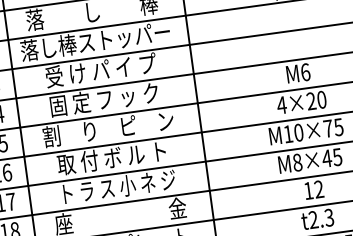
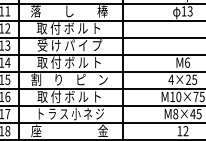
text: (94, 41) -> (68, 28), 落し棒ストッパー -> 取 付 ボ ル ト
text: (102, 99) -> (68, 62), 固 定 フ ッ ク -> 取 付 ボ ル ト
text: (321, 99) -> (194, 79), 4×20 -> 4×25

